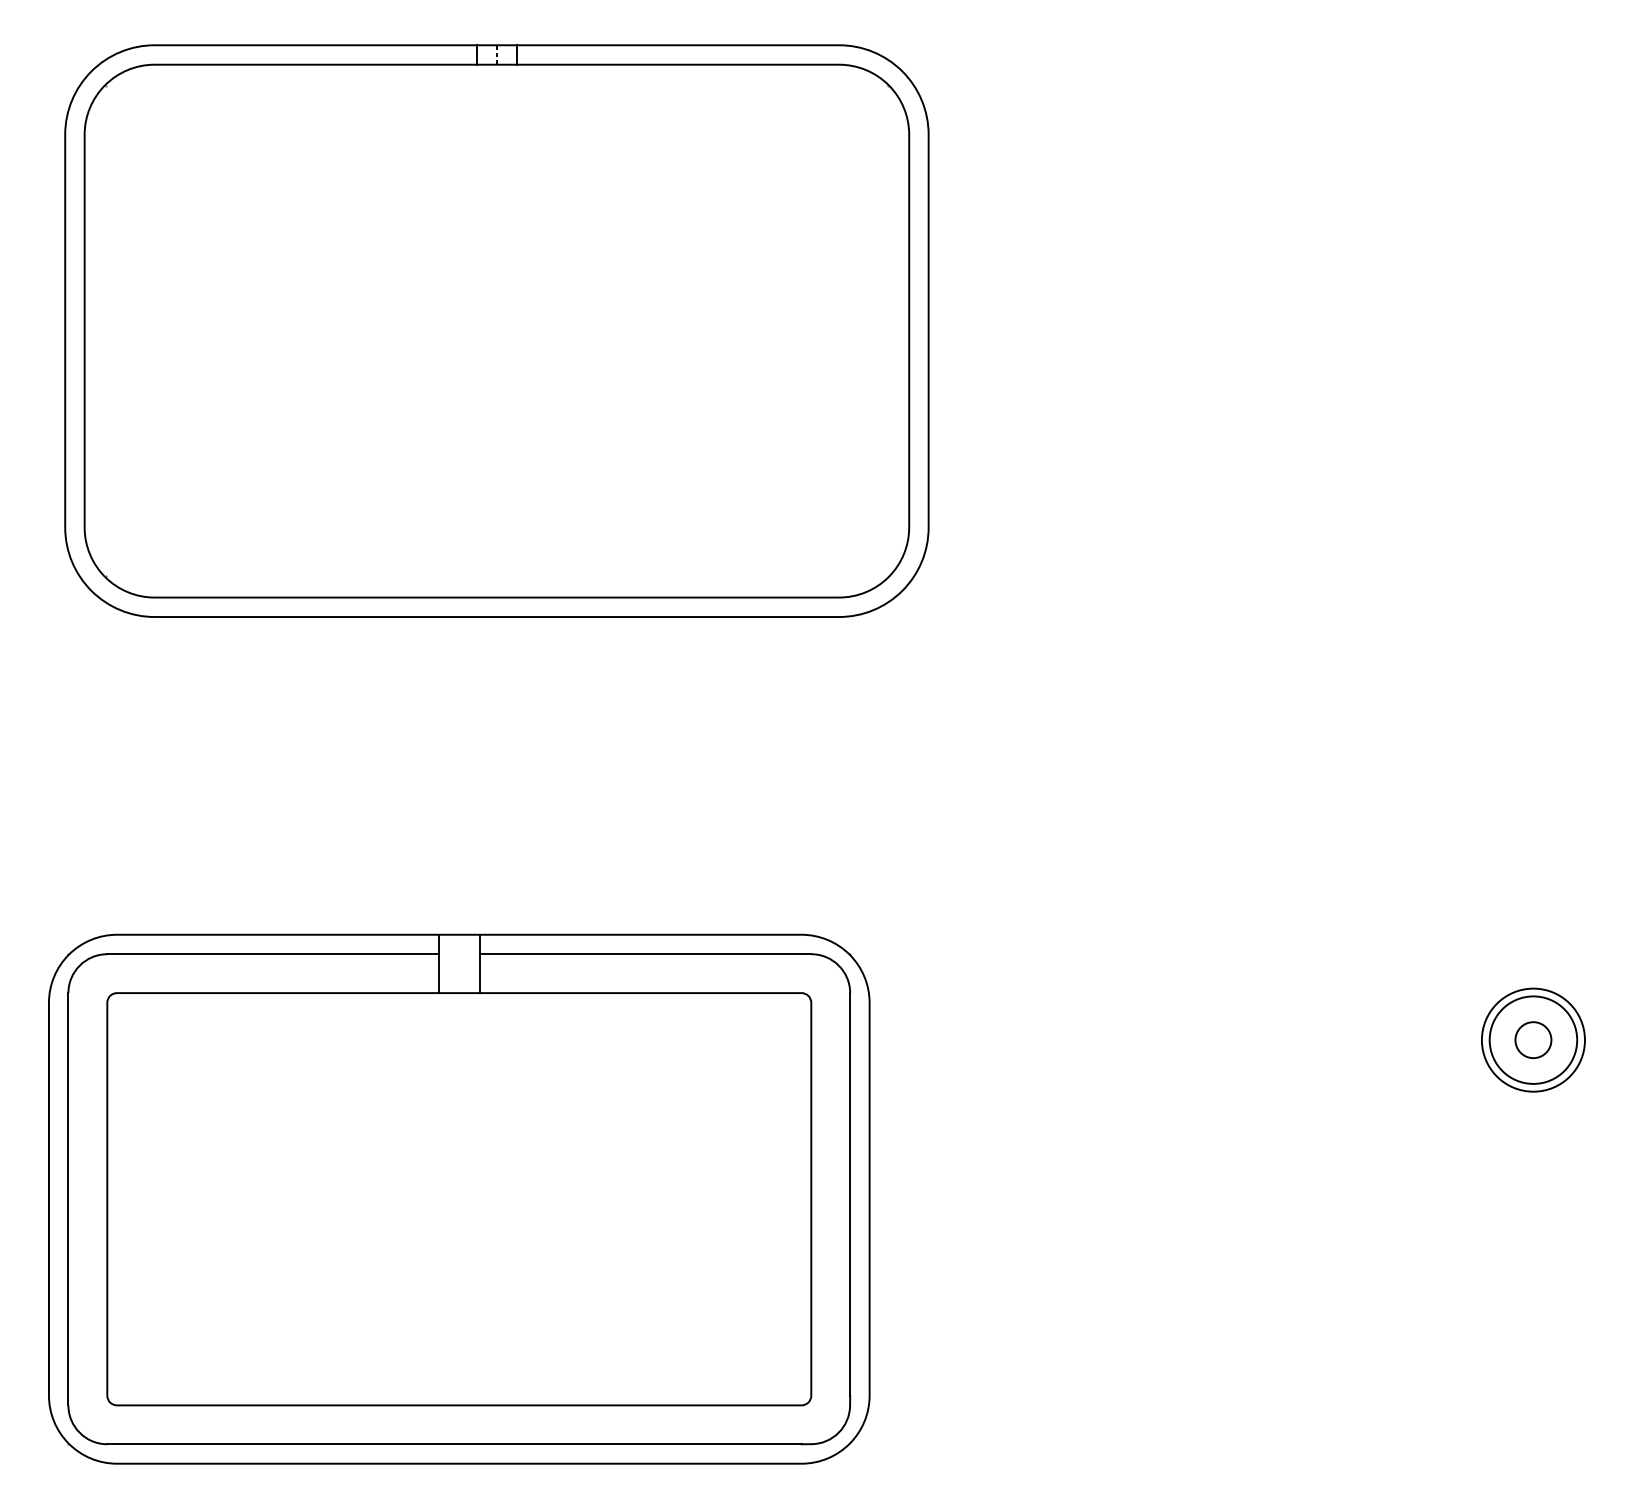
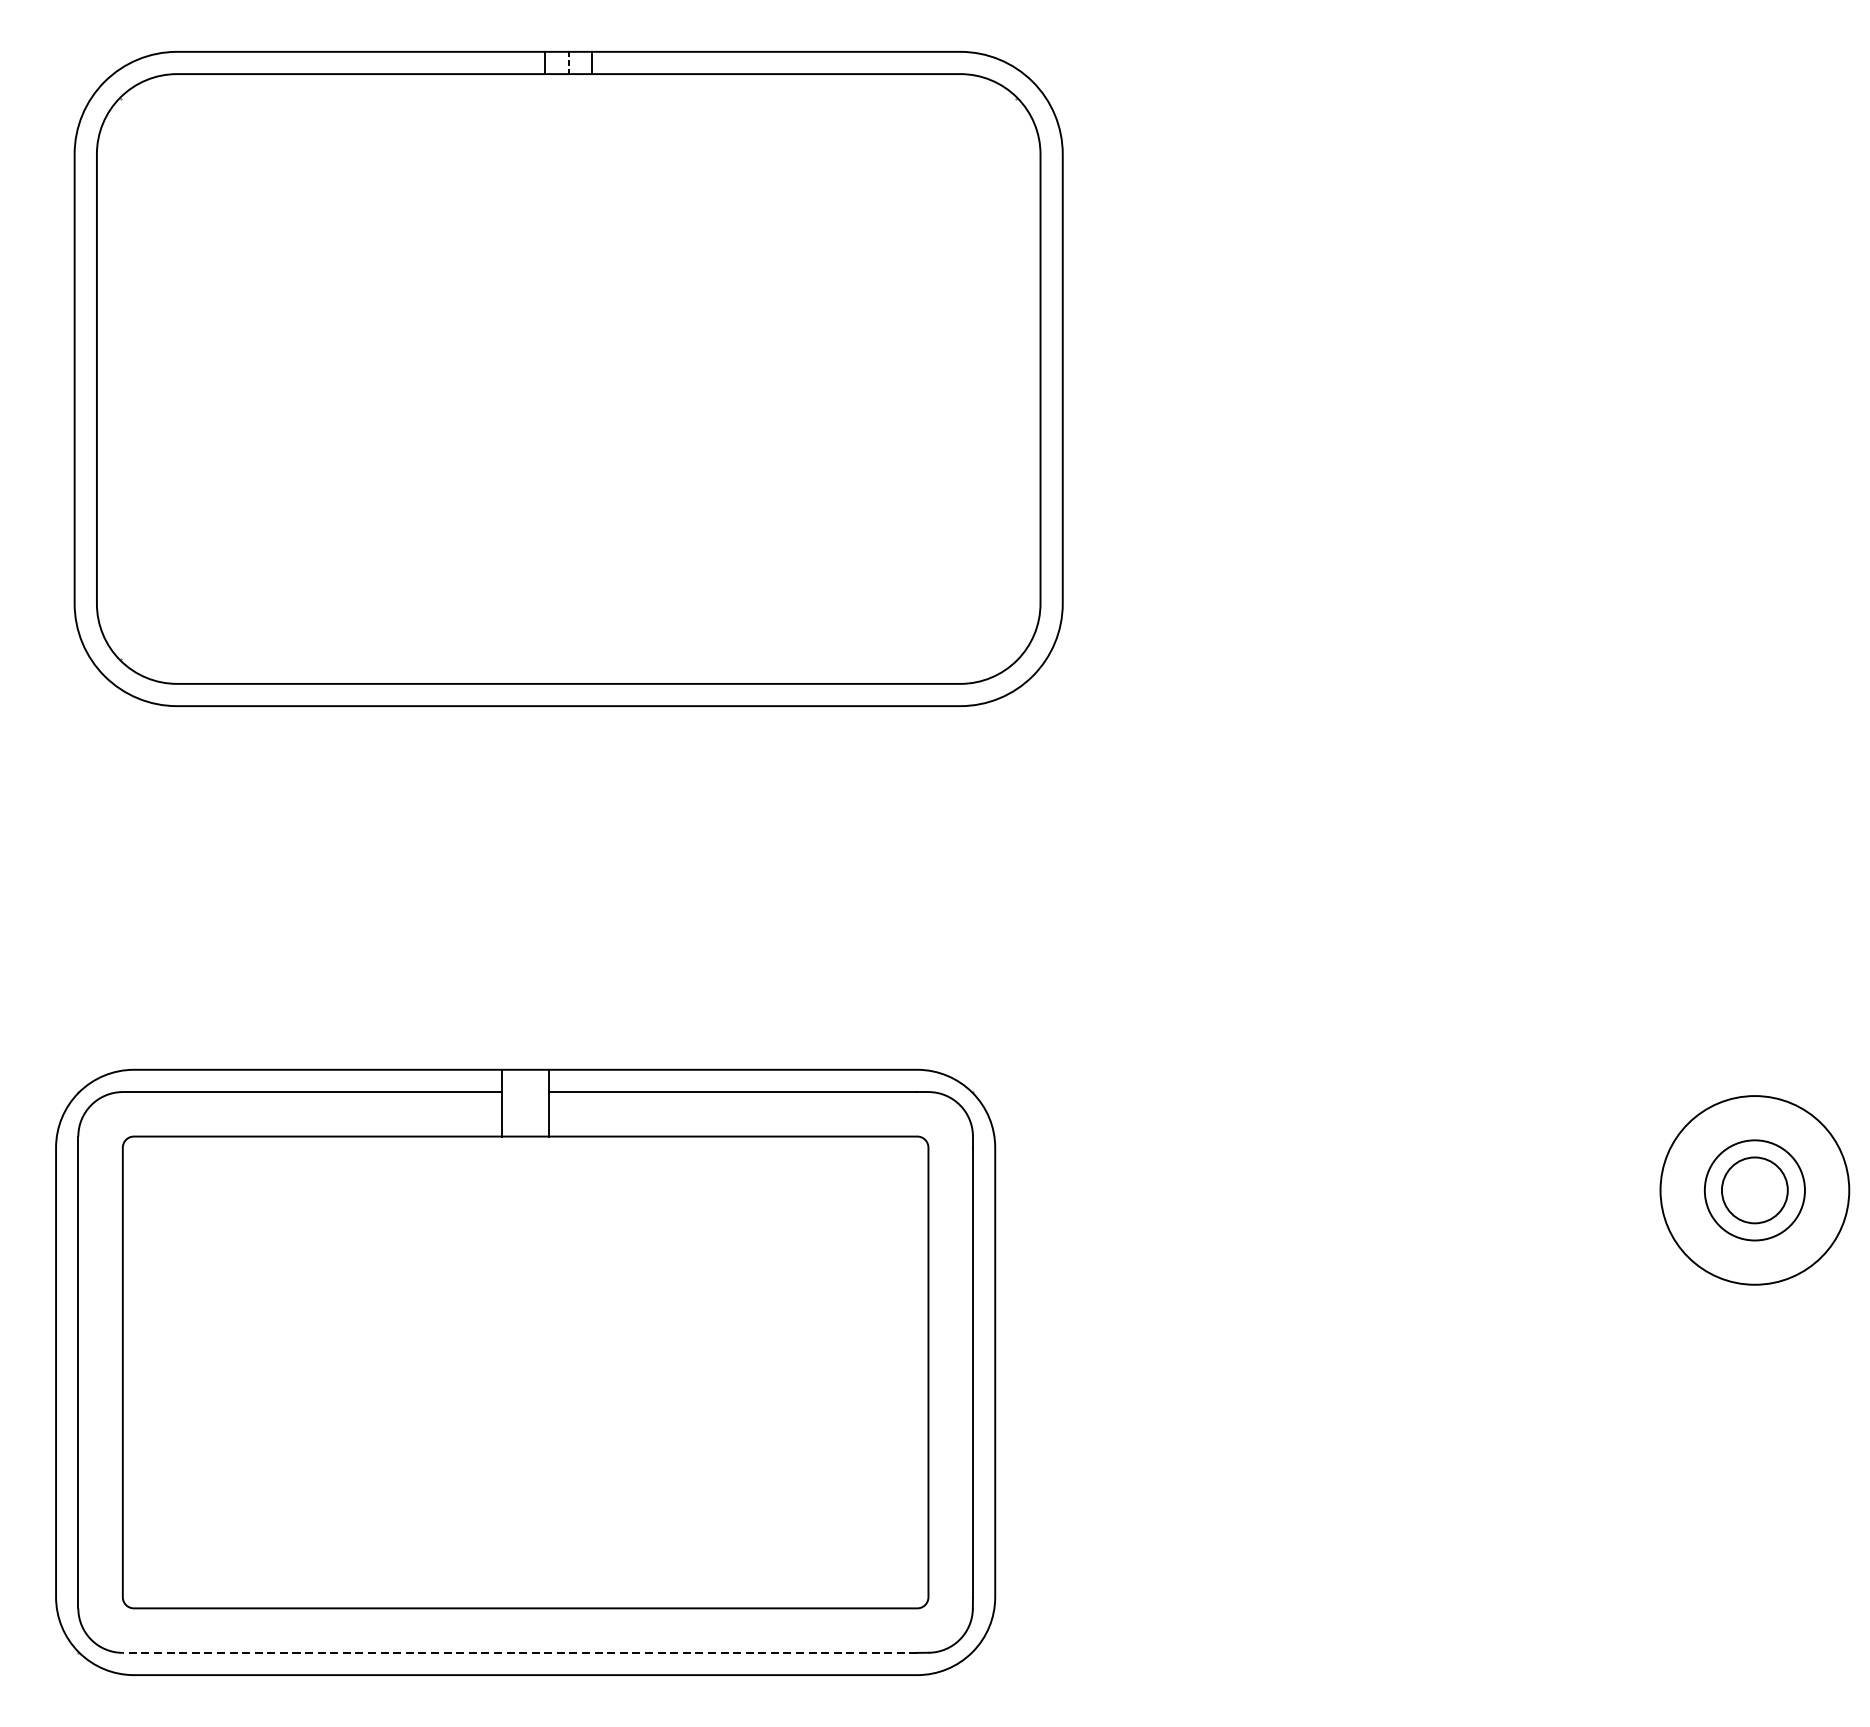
circle: (1532, 1039) -> (1753, 1189), size x1.6
circle: (1533, 1040) -> (1754, 1190), size x1.6
line: (453, 1444) -> (519, 1653), solid -> dashed

